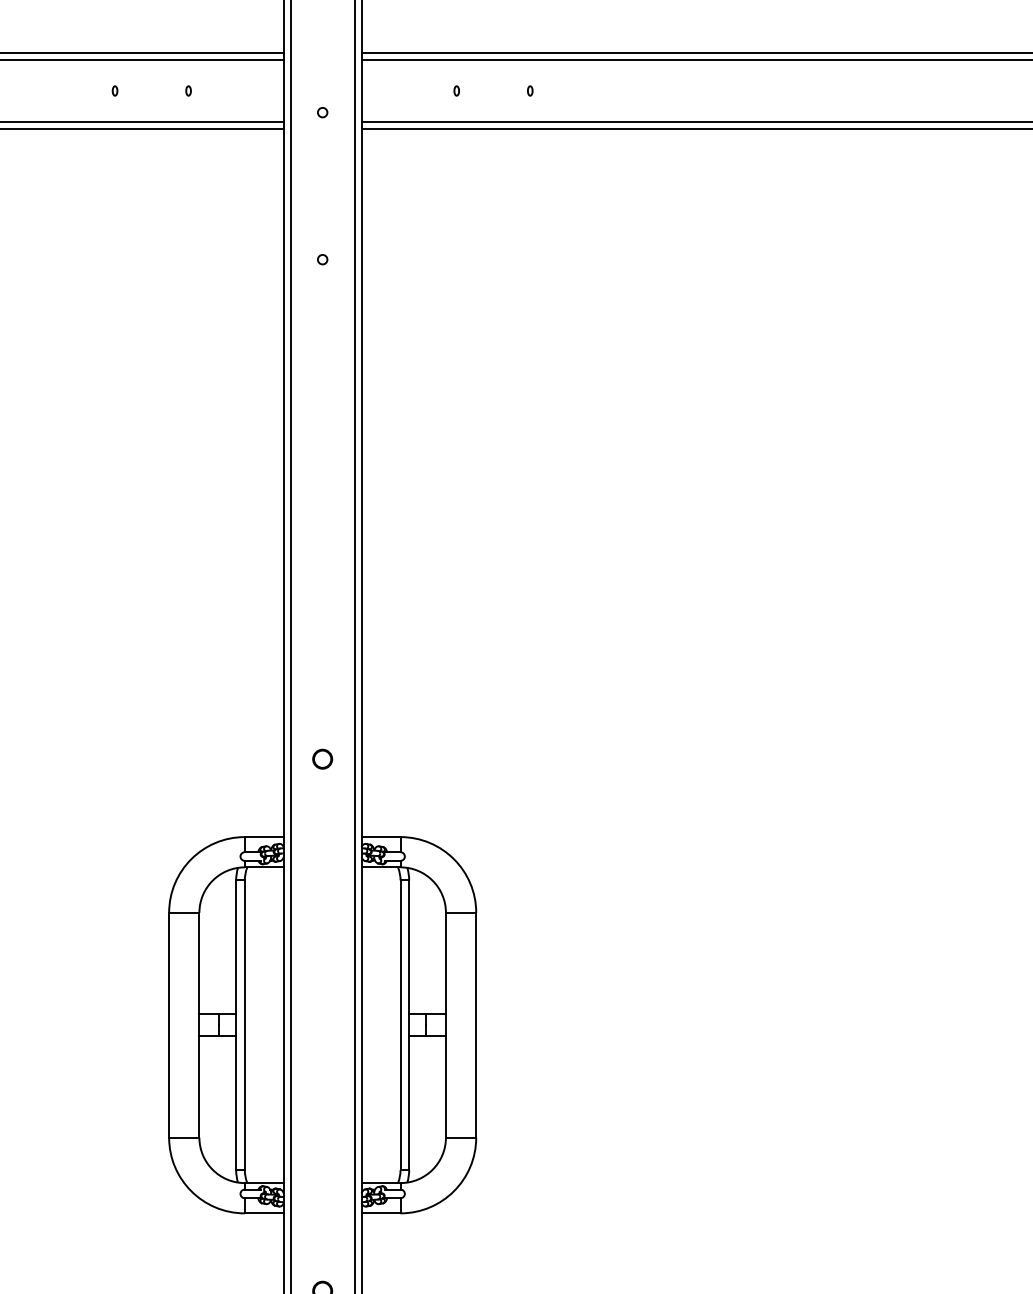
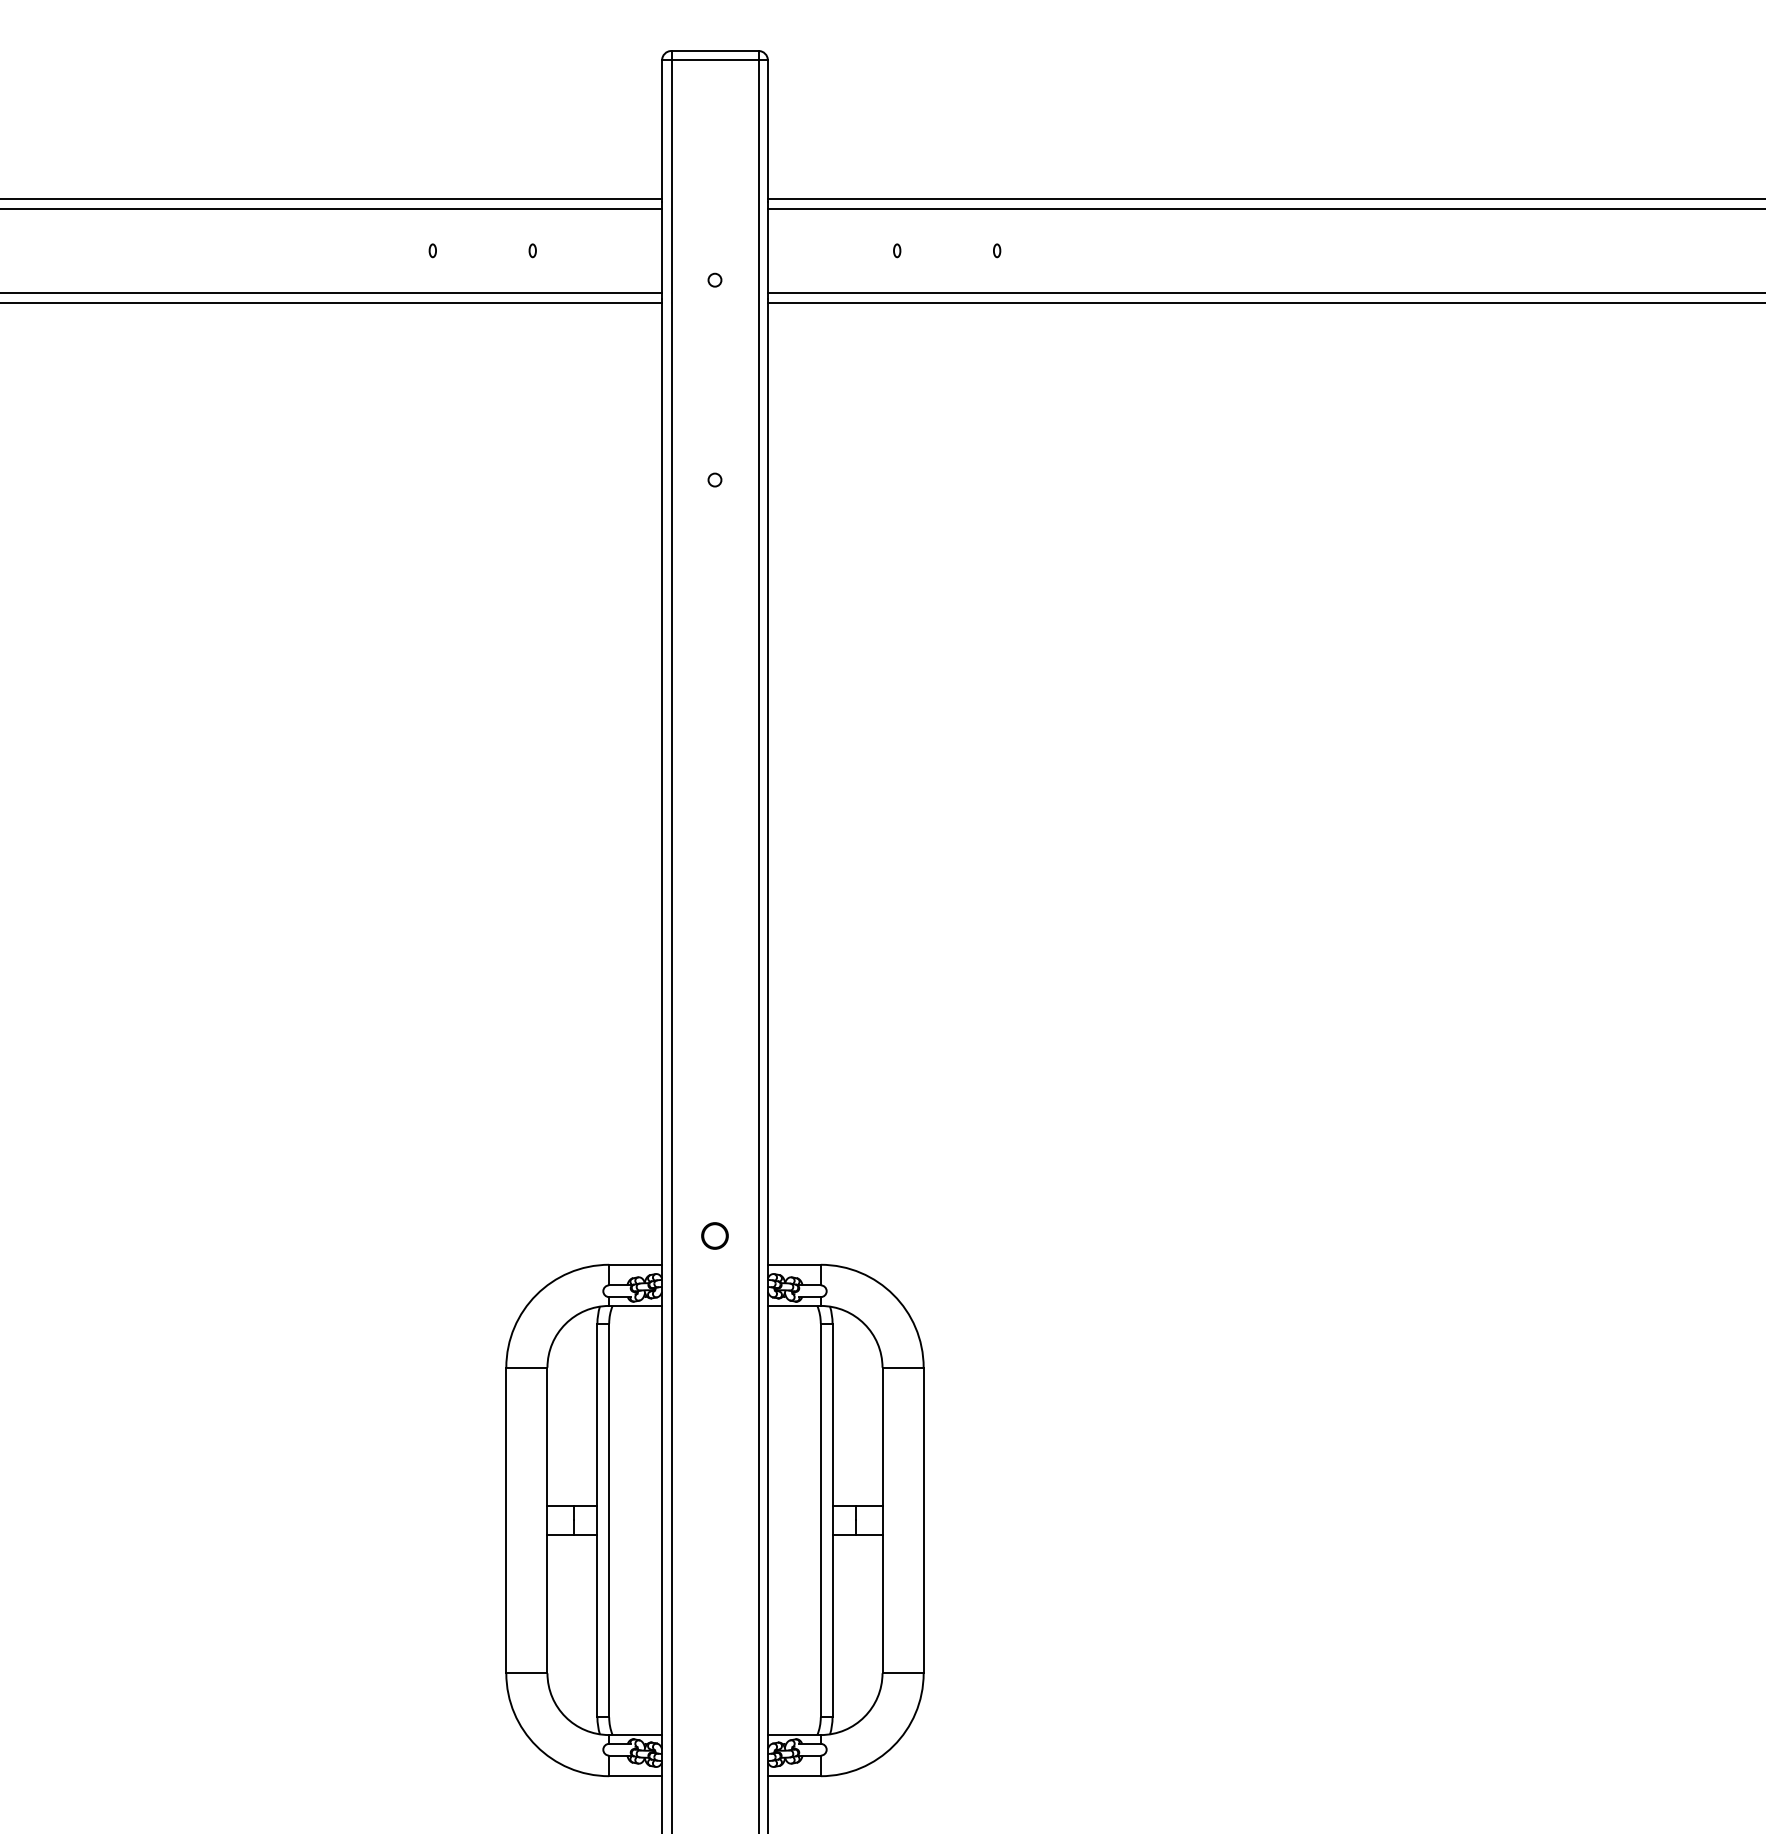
circle: (322, 758) -> (714, 1235), moved

